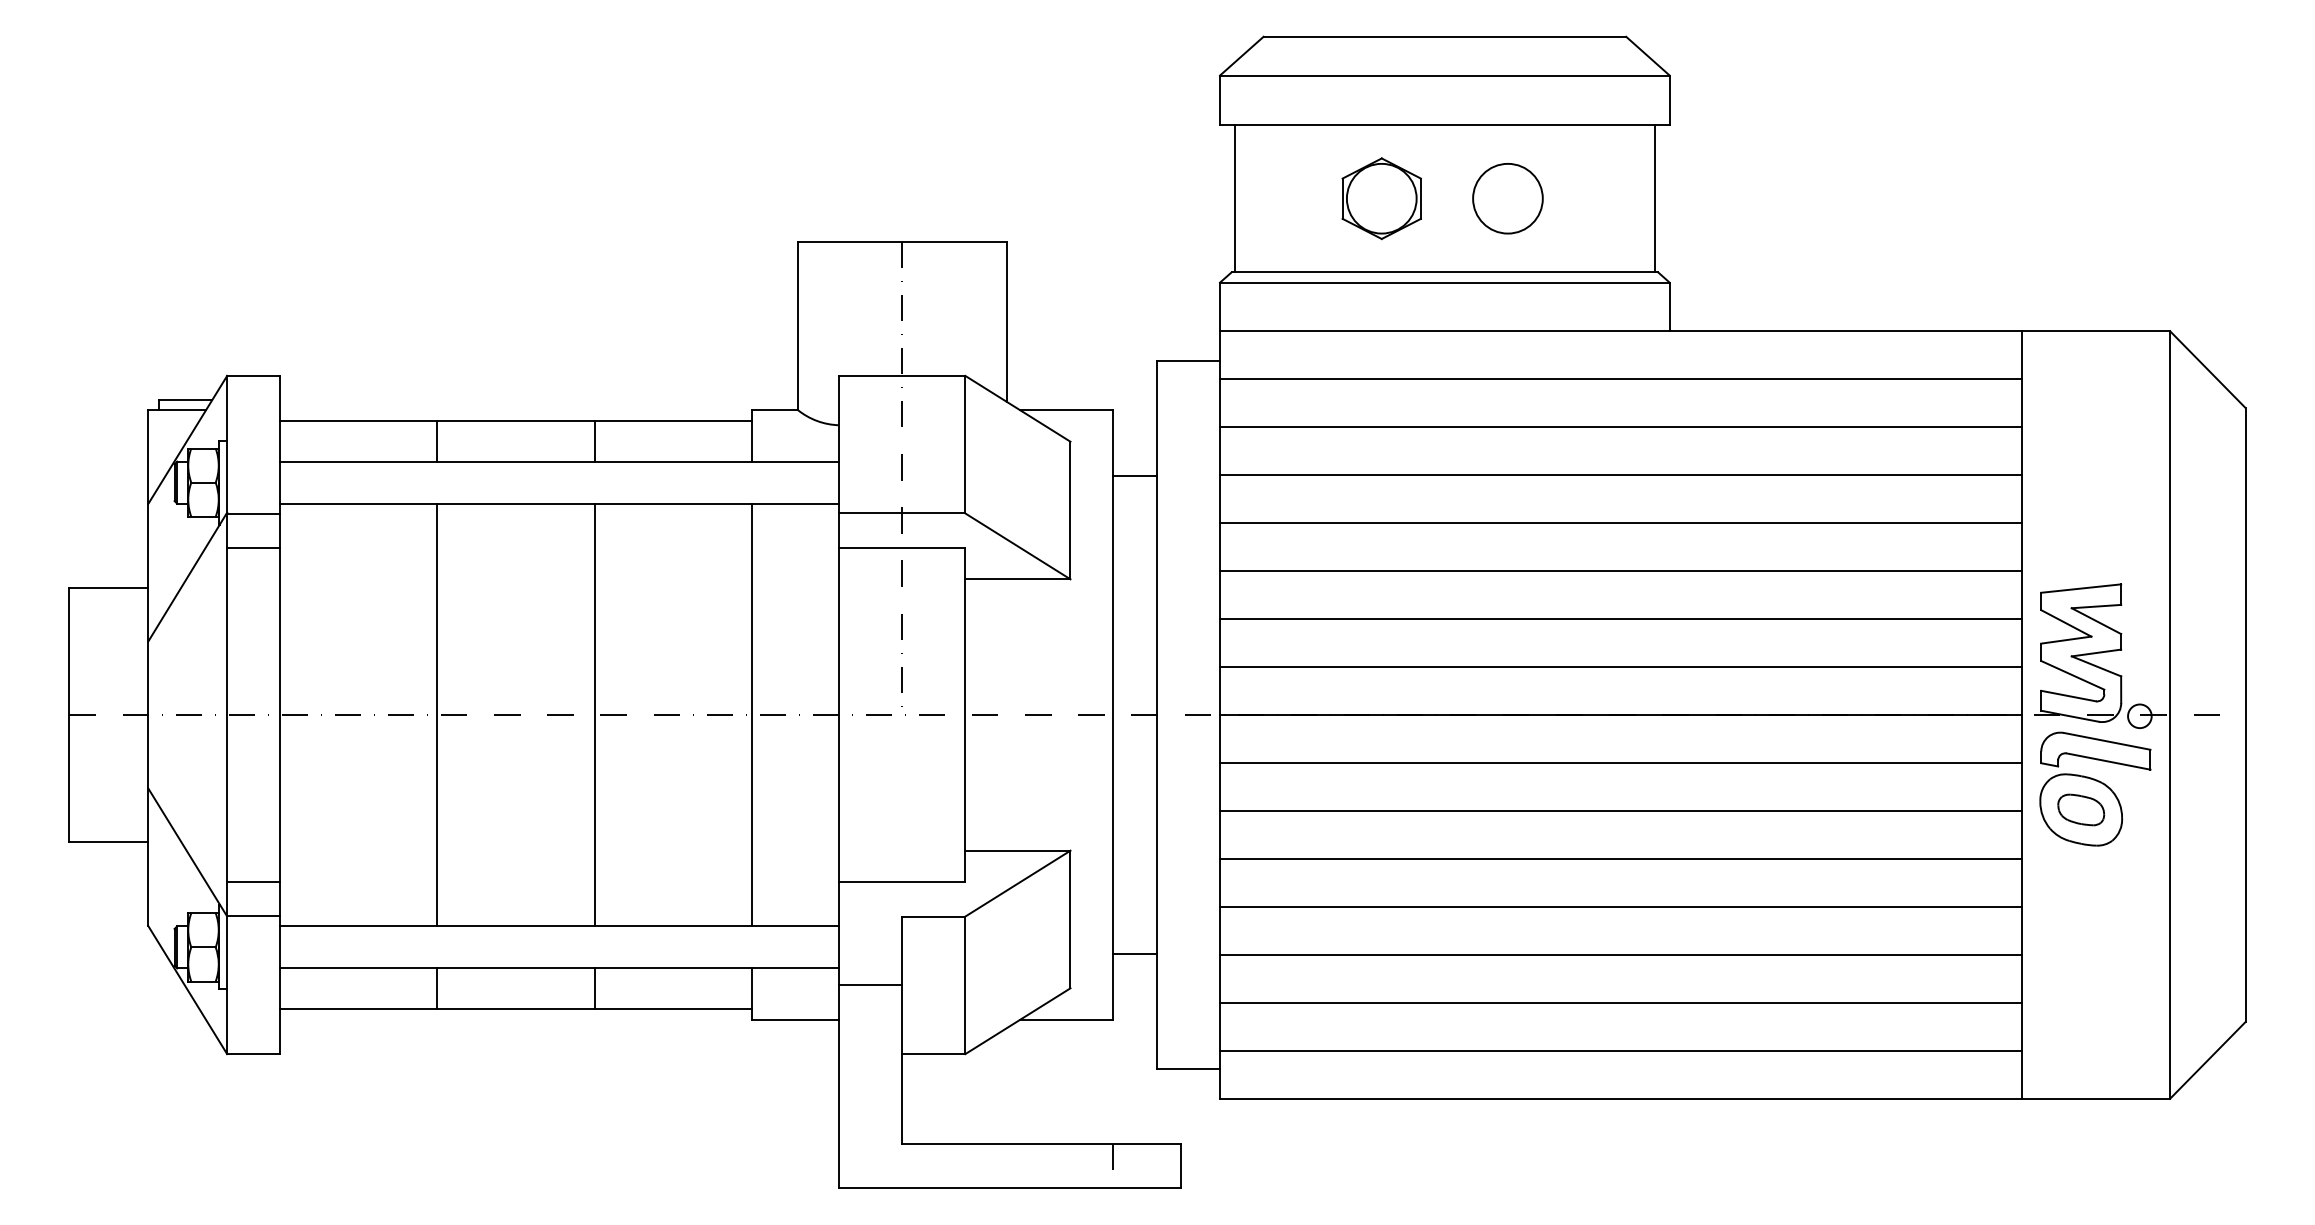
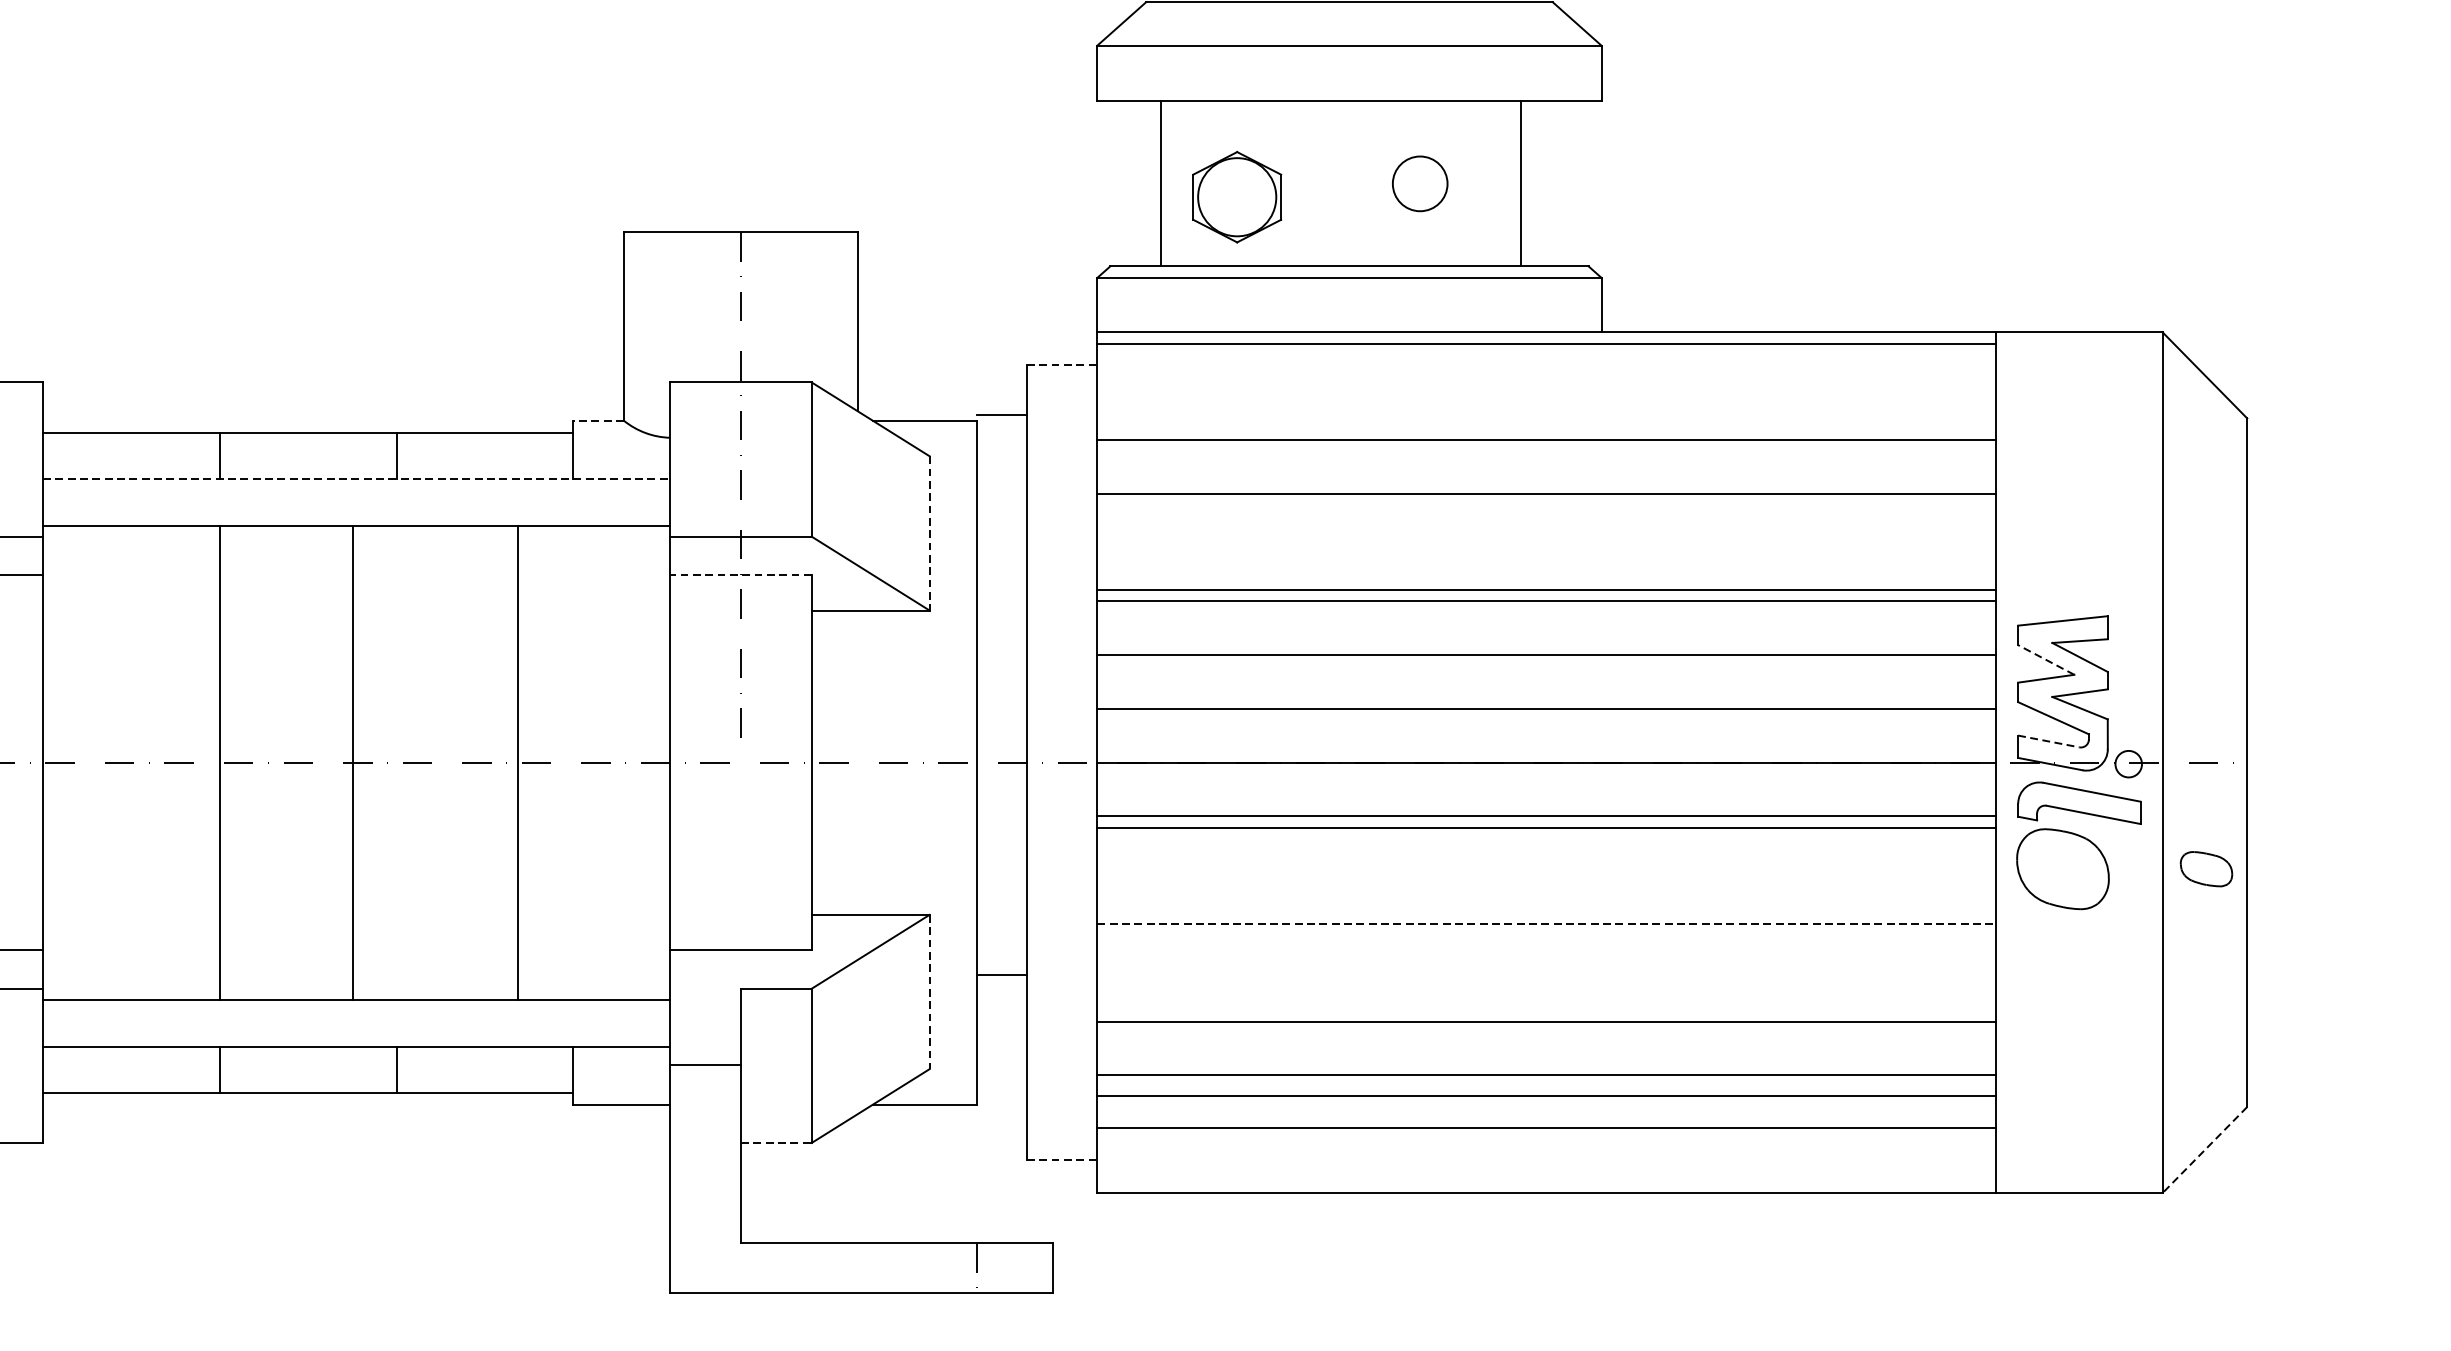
line: (1234, 198) -> (1160, 183), moved
part: (1381, 198) -> (1236, 196), moved
circle: (1507, 198) -> (1419, 183), size x0.7
line: (1655, 198) -> (1521, 183), moved
line: (1189, 360) -> (1063, 365), solid -> dashed
line: (1620, 379) -> (1546, 343), moved
line: (775, 410) -> (598, 421), solid -> dashed
line: (559, 461) -> (356, 478), solid -> dashed
line: (1134, 475) -> (1001, 414), moved
line: (1070, 510) -> (929, 533), solid -> dashed
line: (1620, 523) -> (1546, 590), moved
line: (901, 547) -> (740, 574), solid -> dashed
line: (2065, 623) -> (2045, 660), solid -> dashed
line: (2068, 696) -> (2048, 741), solid -> dashed
line: (595, 714) -> (353, 762), moved
line: (752, 714) -> (518, 762), moved
part: (2081, 809) -> (2206, 868), moved
line: (1620, 810) -> (1546, 827), moved
line: (1620, 858) -> (1546, 923), solid -> dashed
line: (1620, 906) -> (1546, 1021), moved
line: (1070, 919) -> (929, 991), solid -> dashed
line: (1134, 954) -> (1001, 975), moved
line: (1620, 954) -> (1546, 1074), moved
line: (1620, 1002) -> (1546, 1127), moved
line: (1620, 1050) -> (1546, 1095), moved
line: (933, 1054) -> (776, 1143), solid -> dashed
line: (2207, 1060) -> (2204, 1150), solid -> dashed
line: (1189, 1069) -> (1063, 1160), solid -> dashed

